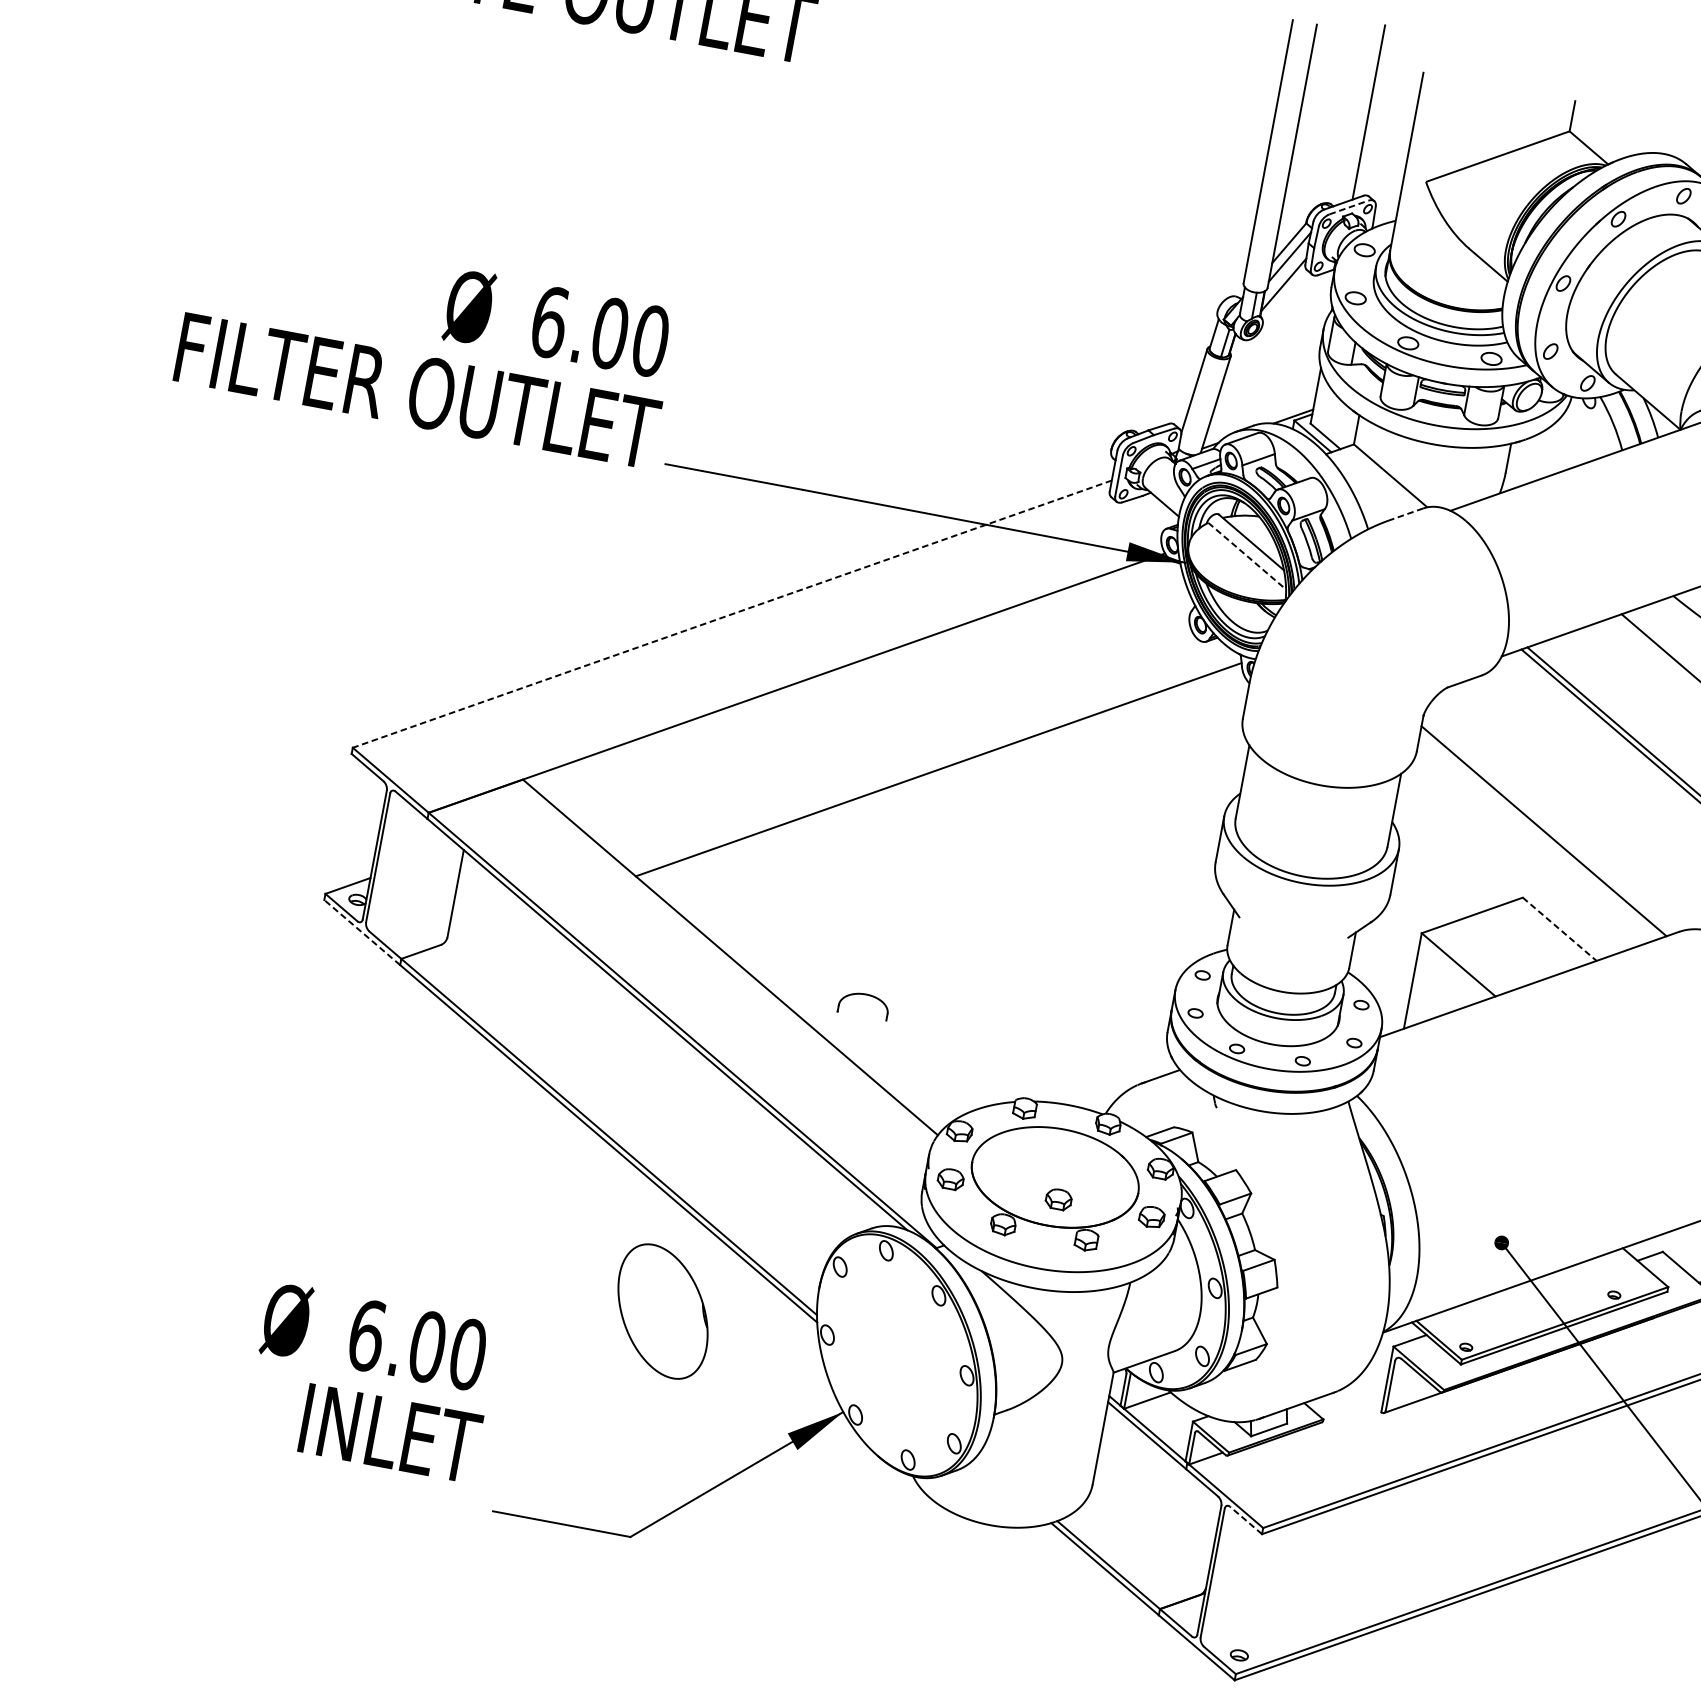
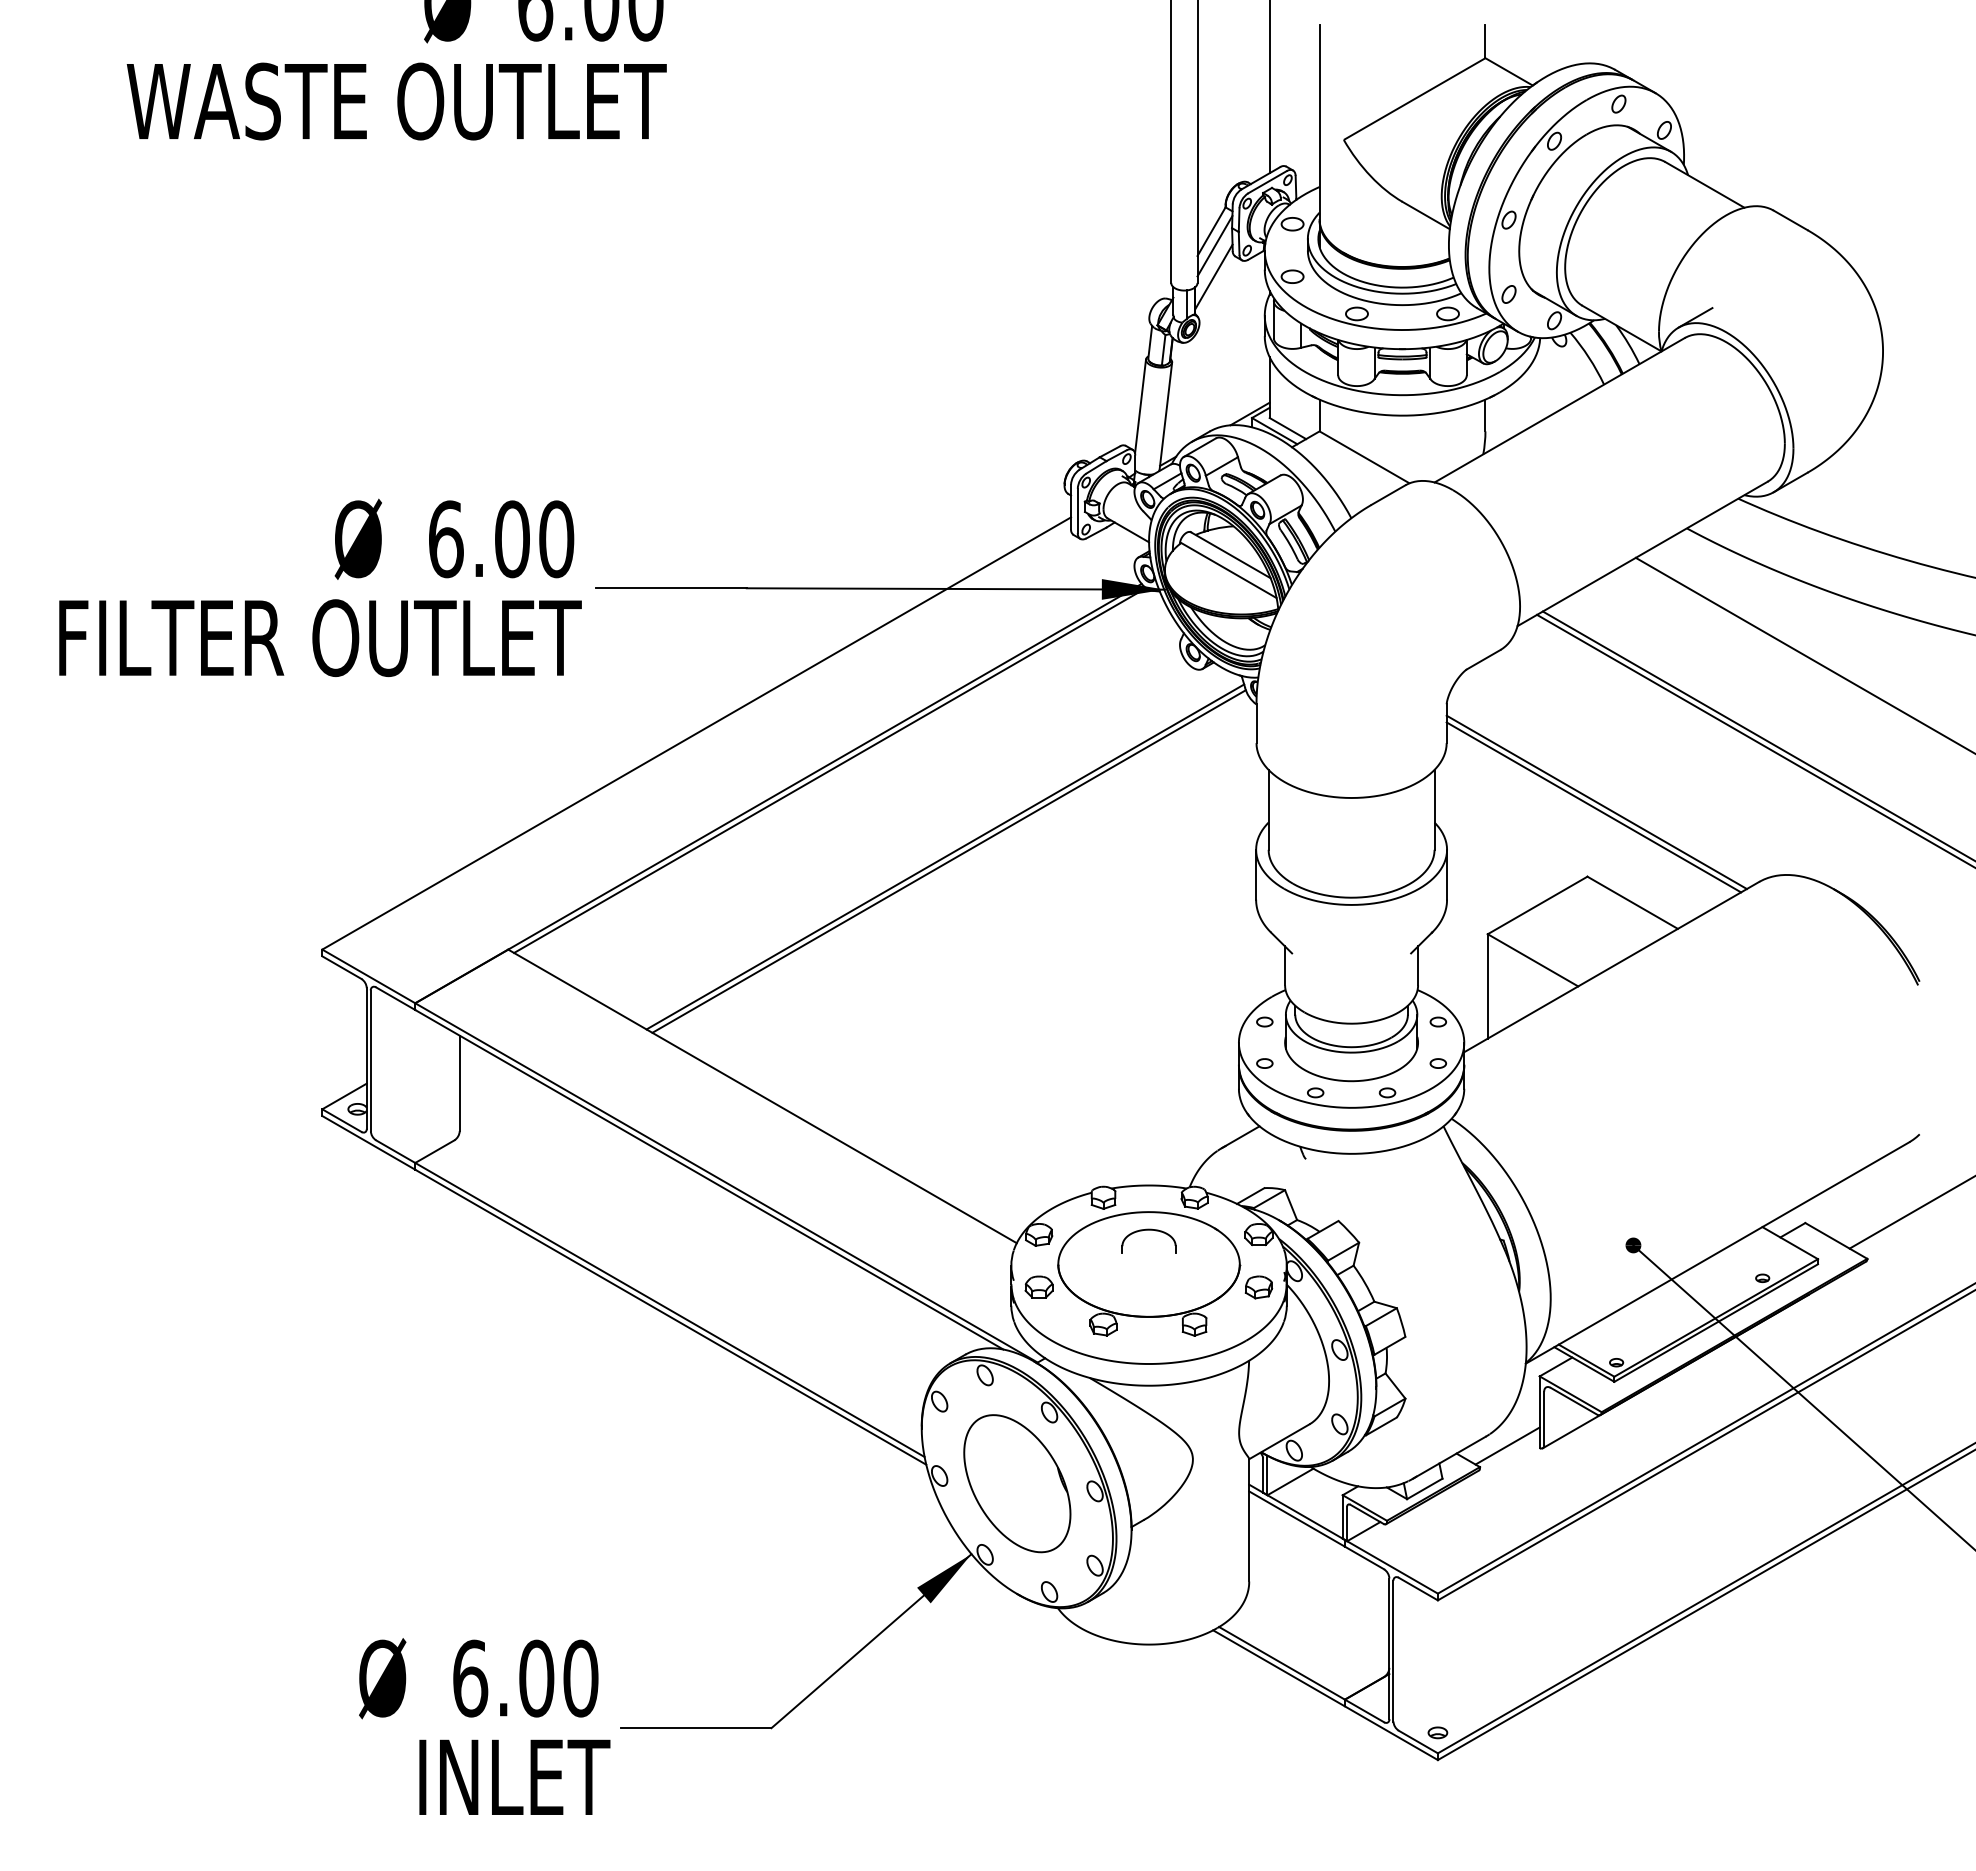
line: (1349, 206) -> (1267, 181), dashed -> solid
text: (426, 344) -> (320, 587), moved
line: (1406, 514) -> (1388, 495), dashed -> solid
line: (1247, 556) -> (1229, 570), dashed -> solid
line: (732, 614) -> (696, 733), dashed -> solid
line: (848, 670) -> (830, 770), added
line: (940, 774) -> (948, 861), added
line: (1540, 835) -> (1593, 807), added
line: (1560, 930) -> (1633, 903), dashed -> solid
line: (362, 932) -> (368, 1142), dashed -> solid
part: (865, 995) -> (1148, 1230), moved
part: (1058, 1198) -> (1156, 1286), removed
part: (663, 1311) -> (1017, 1483), moved
text: (371, 1381) -> (484, 1726), moved
line: (1352, 1404) -> (1507, 1445), added
line: (1246, 1520) -> (1418, 1589), dashed -> solid

